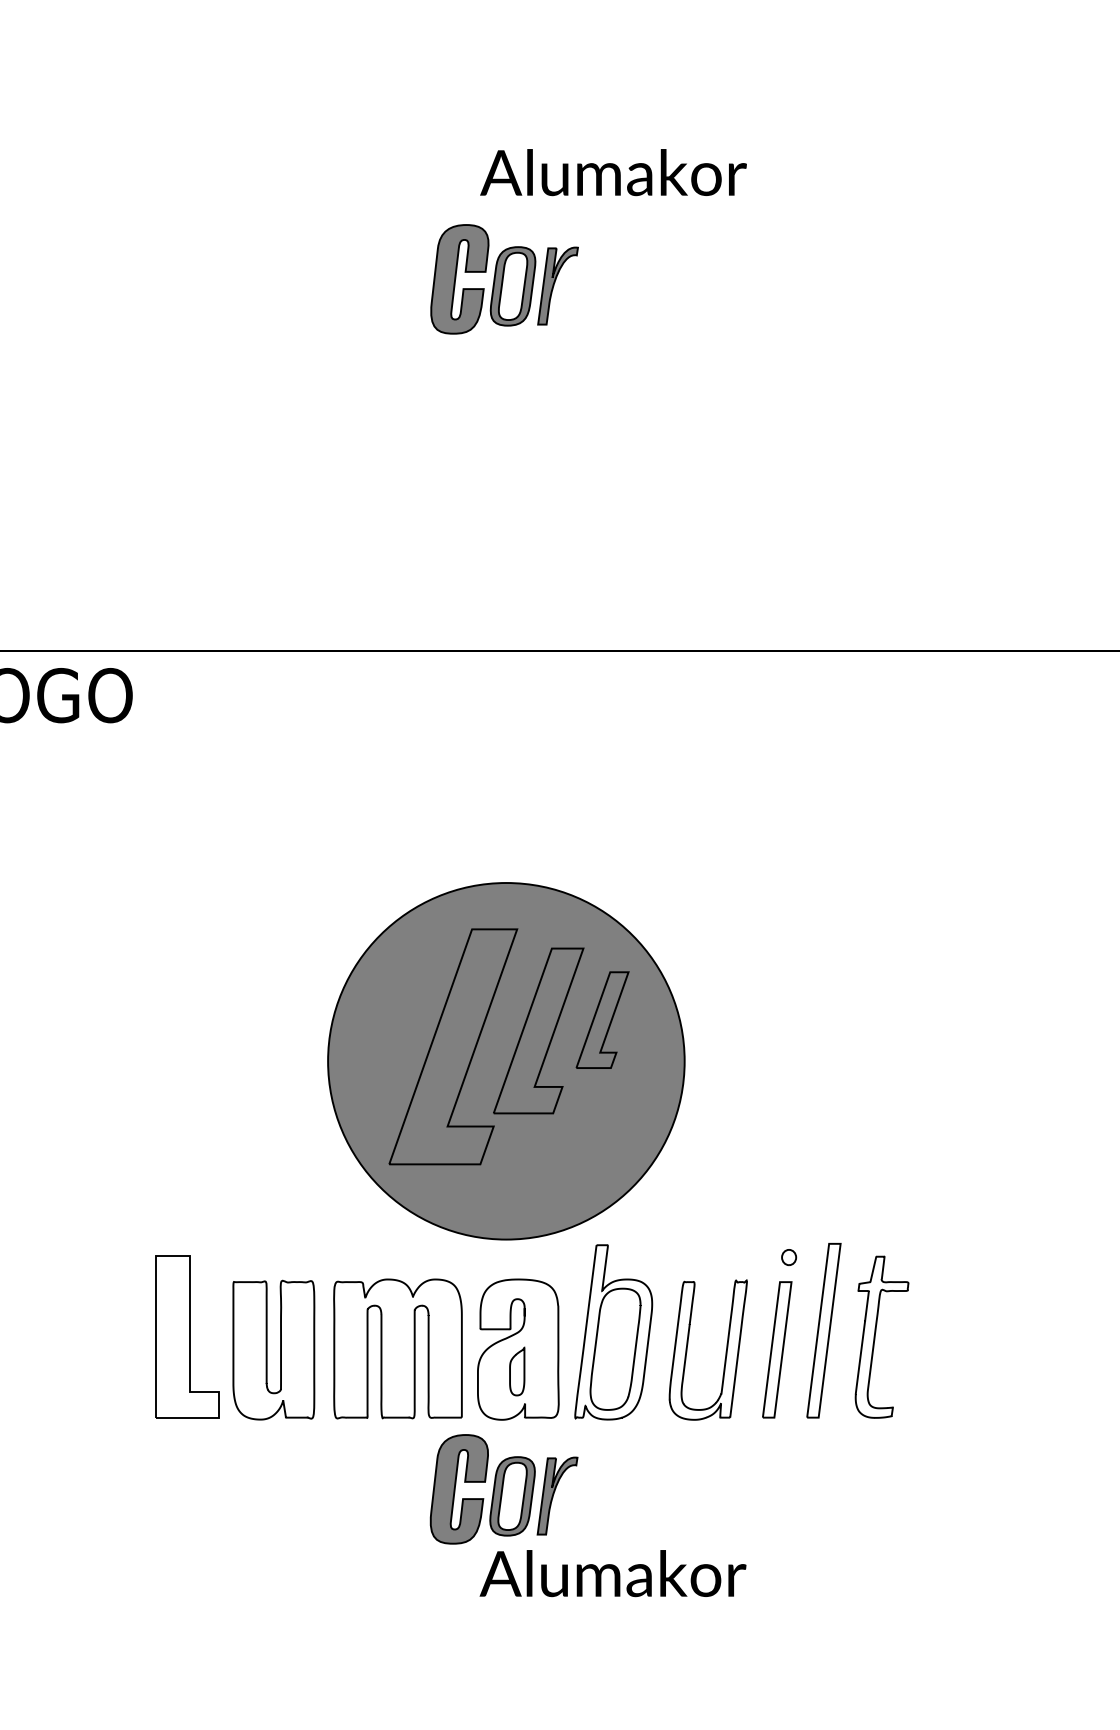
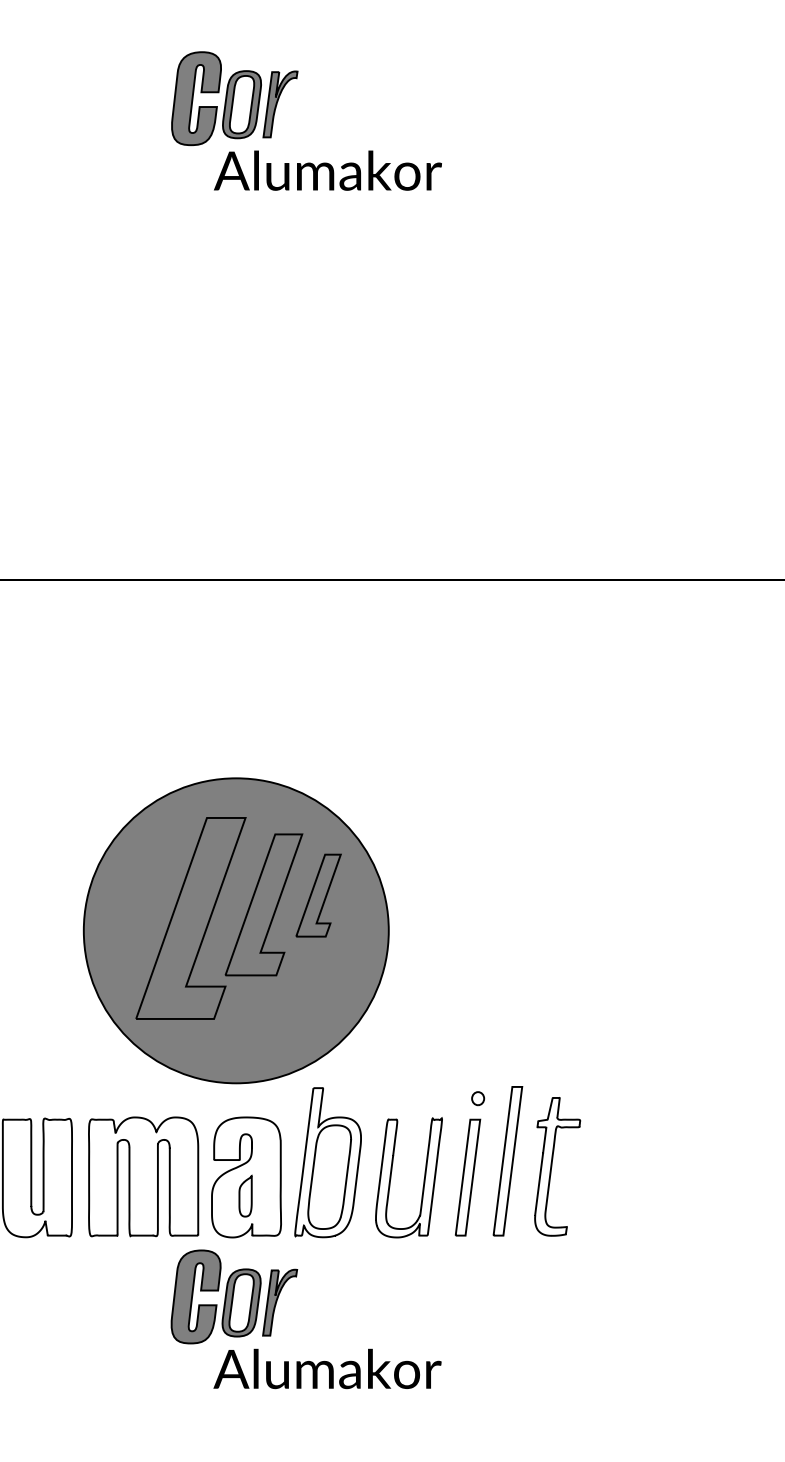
part: (504, 279) -> (234, 98), moved

